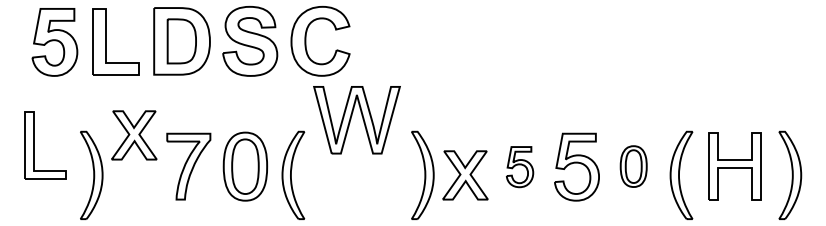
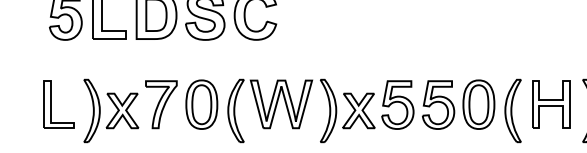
part: (356, 120) -> (281, 104), moved
part: (134, 135) -> (122, 111), moved
part: (34, 145) -> (51, 104), moved
part: (519, 166) -> (397, 104), size x1.67
part: (633, 166) -> (478, 104), size x1.67

